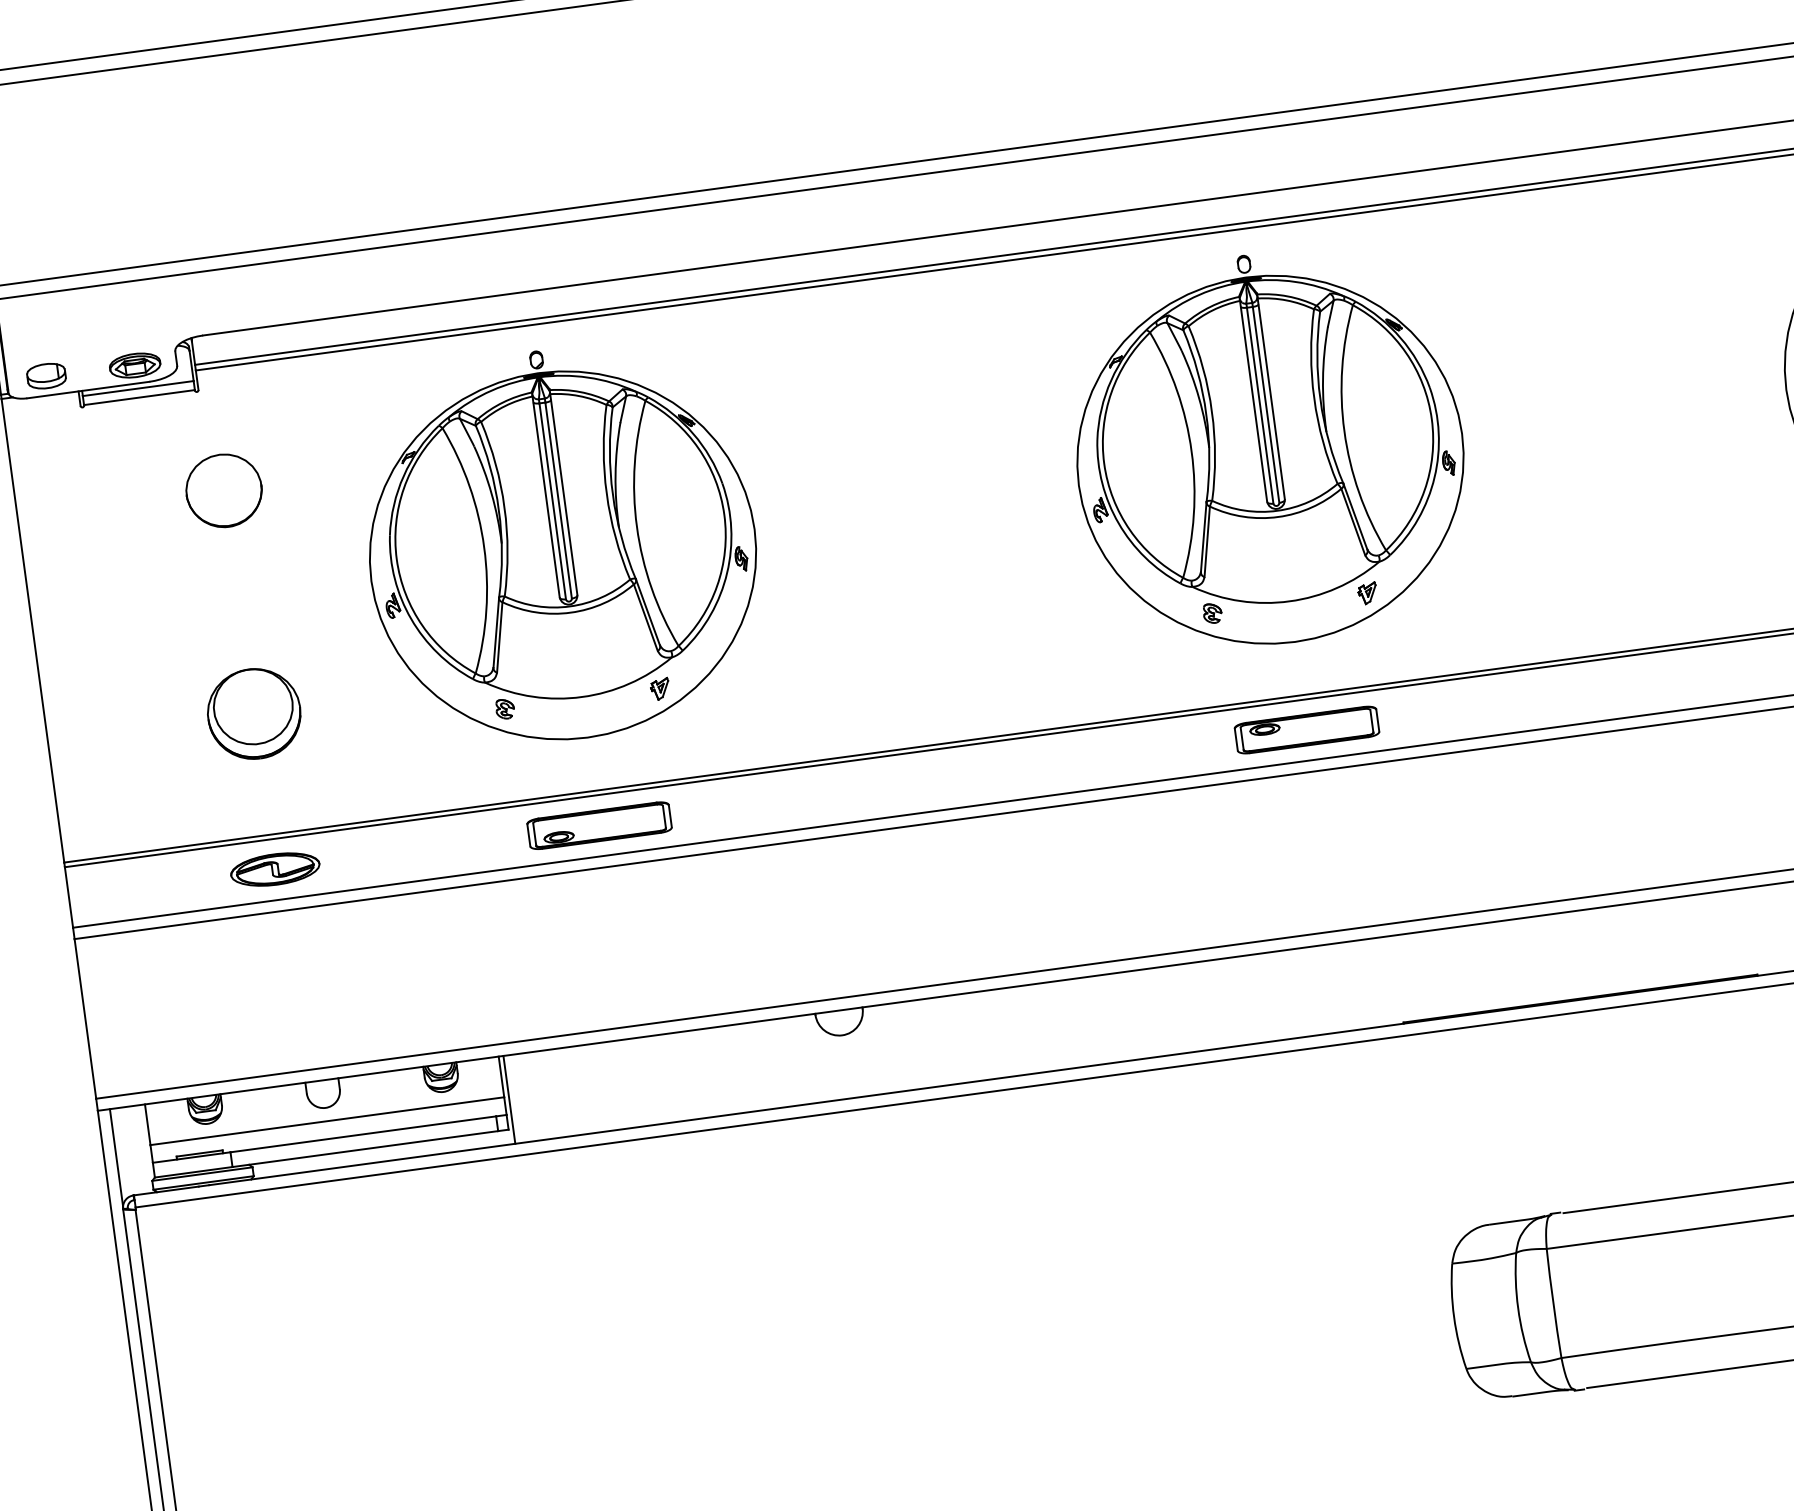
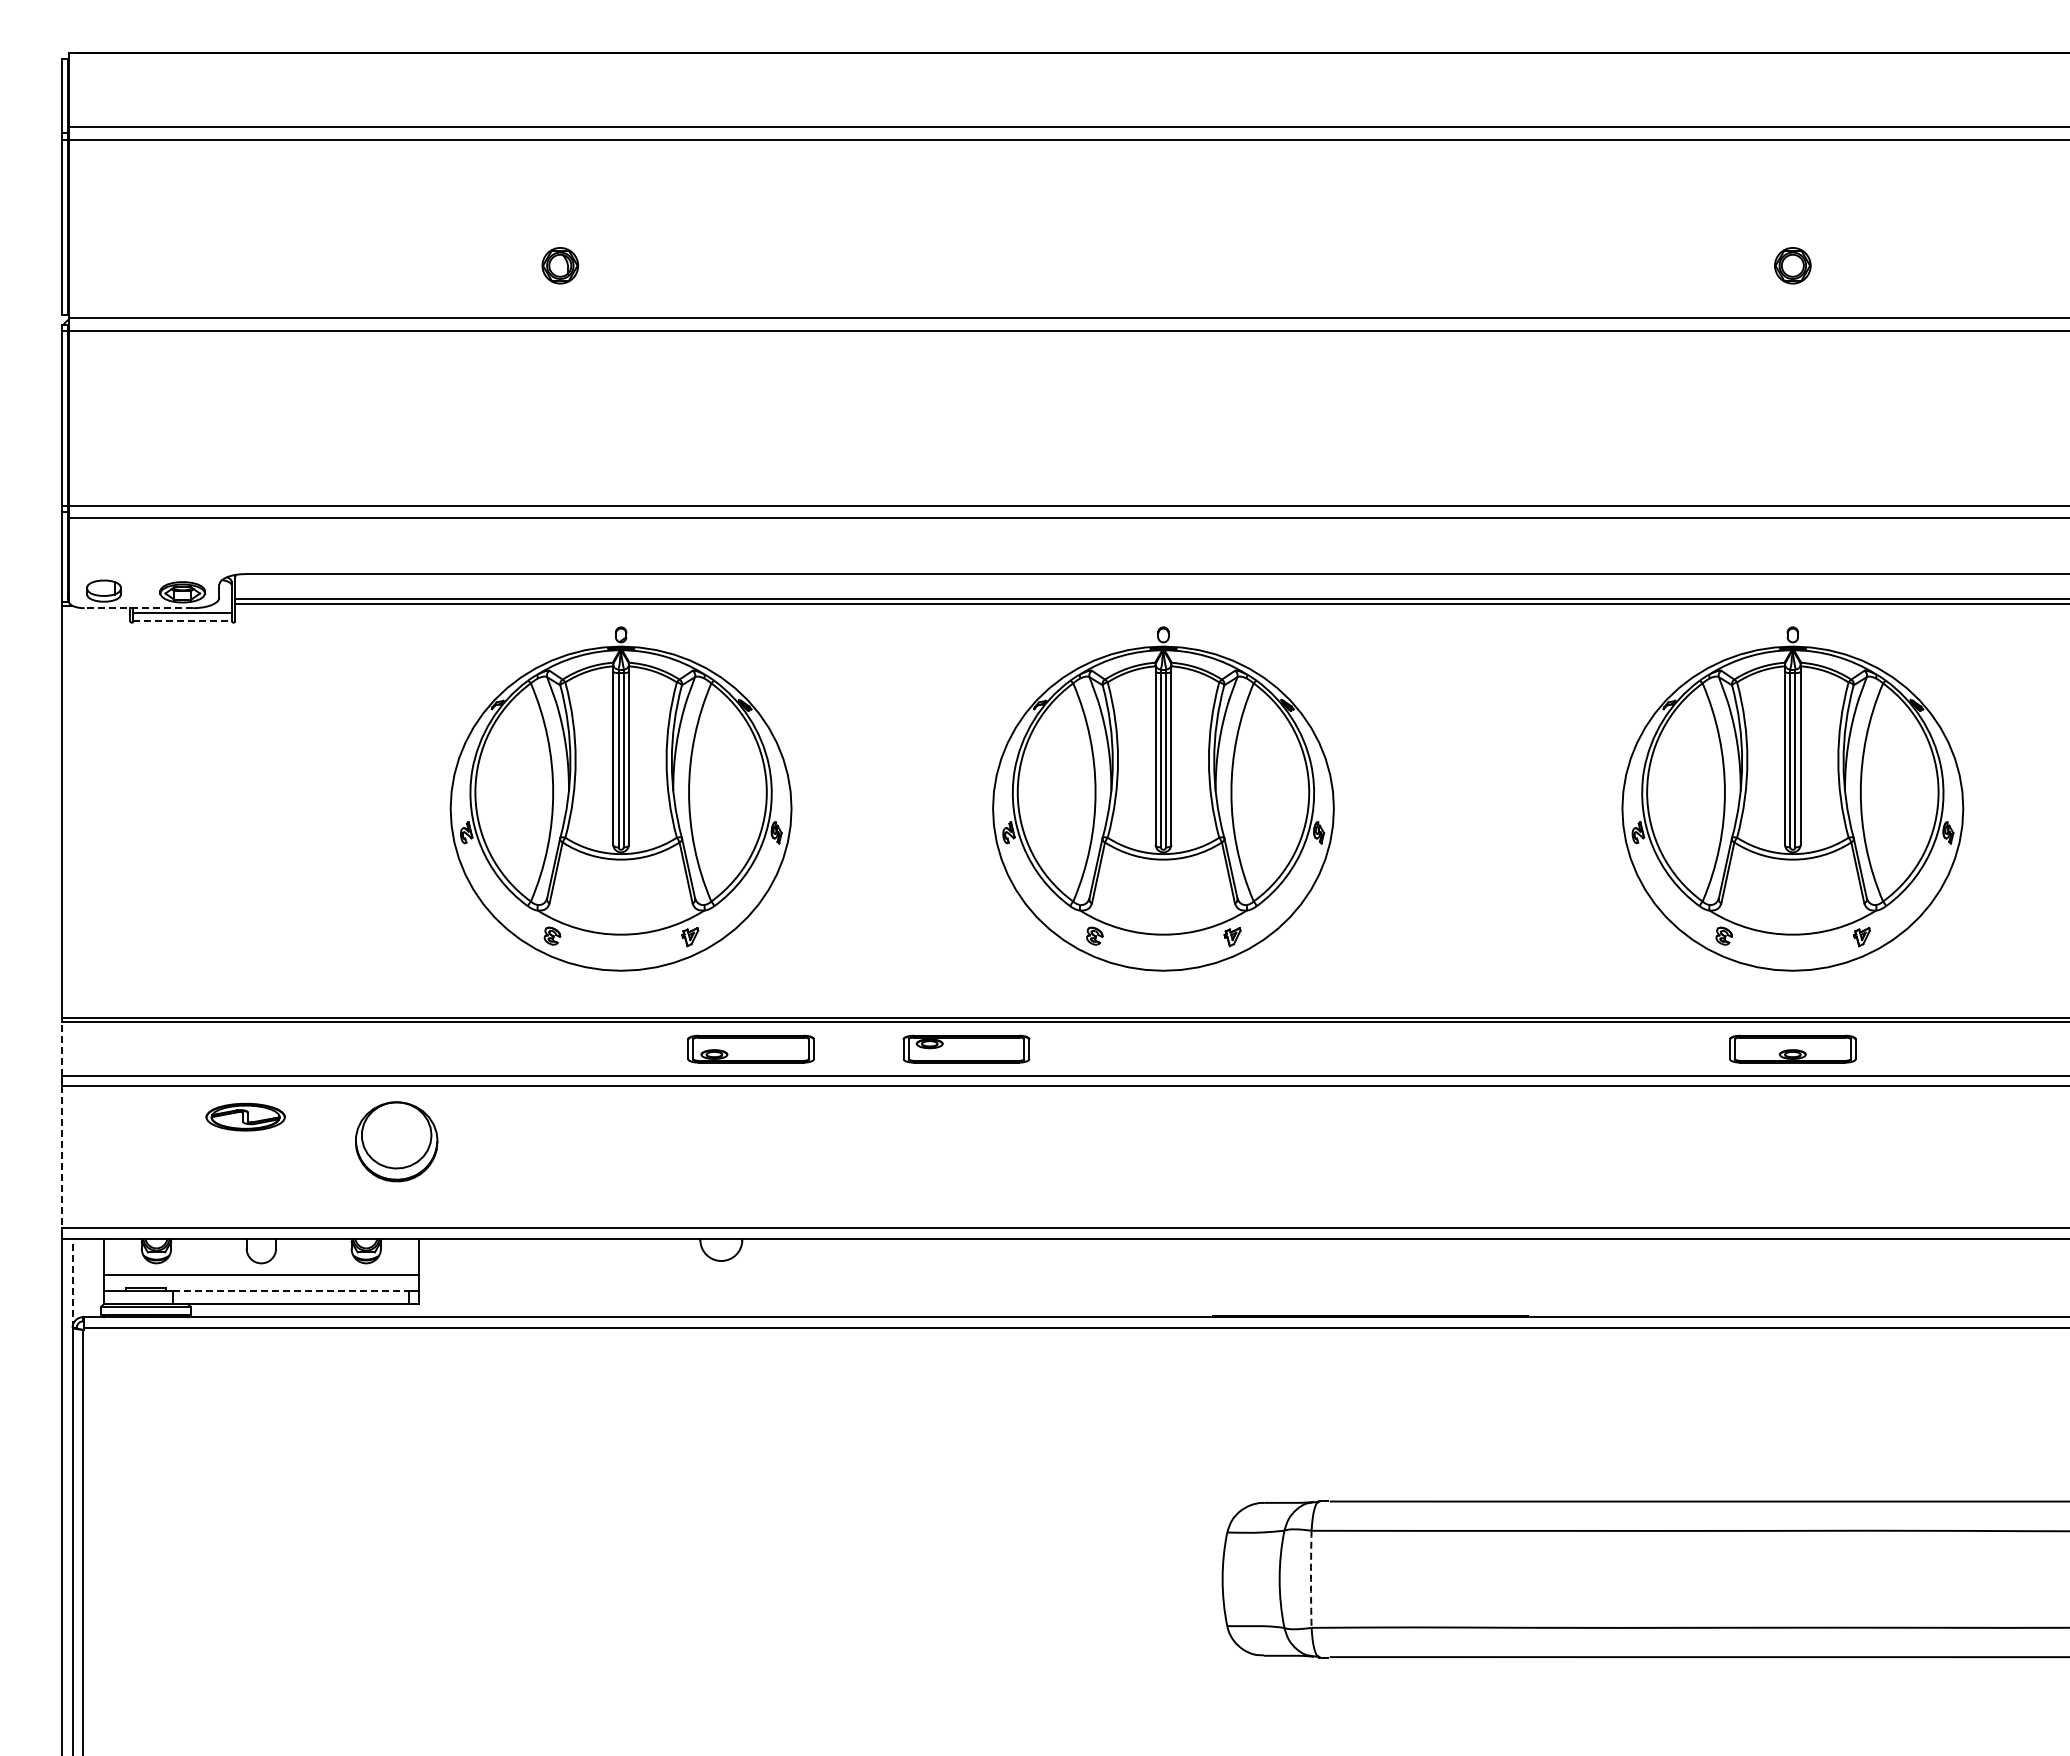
line: (87, 390) -> (138, 608), solid -> dashed
line: (140, 397) -> (183, 620), solid -> dashed
part: (223, 491) -> (245, 712), removed
part: (560, 544) -> (620, 798), moved
part: (254, 713) -> (396, 1141), moved
part: (1306, 729) -> (966, 1048), moved
part: (598, 825) -> (750, 1048), moved
part: (275, 869) -> (245, 1117), moved
line: (69, 897) -> (62, 1049), solid -> dashed
line: (85, 1019) -> (62, 1157), solid -> dashed
line: (508, 1099) -> (422, 1277), removed
line: (363, 1133) -> (291, 1290), solid -> dashed
line: (116, 1158) -> (72, 1282), solid -> dashed
arc: (1552, 1303) -> (1310, 1579), solid -> dashed

